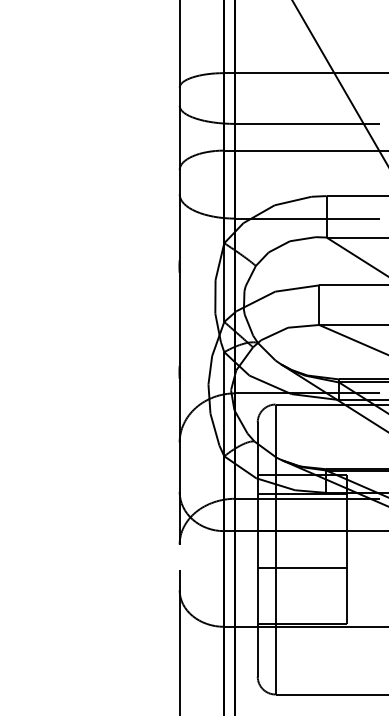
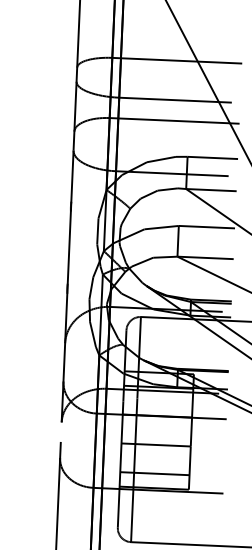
line: (301, 605) -> (154, 473), added

